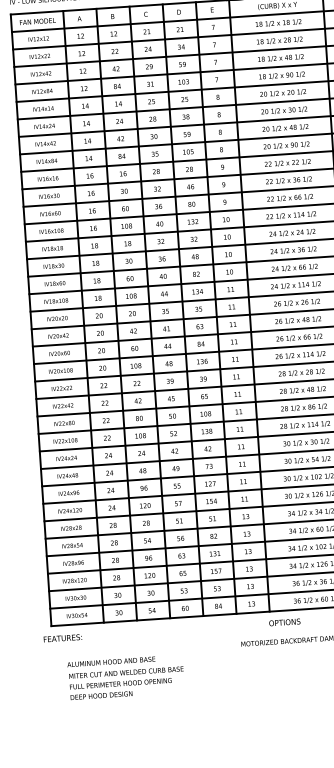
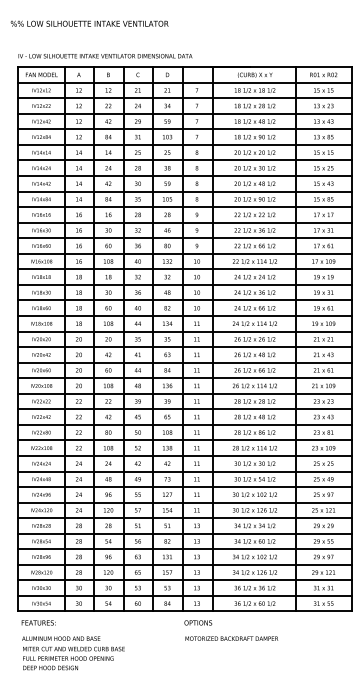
text: (285, 621) -> (198, 622), moved
text: (62, 637) -> (38, 622), moved
text: (126, 677) -> (73, 653), moved

